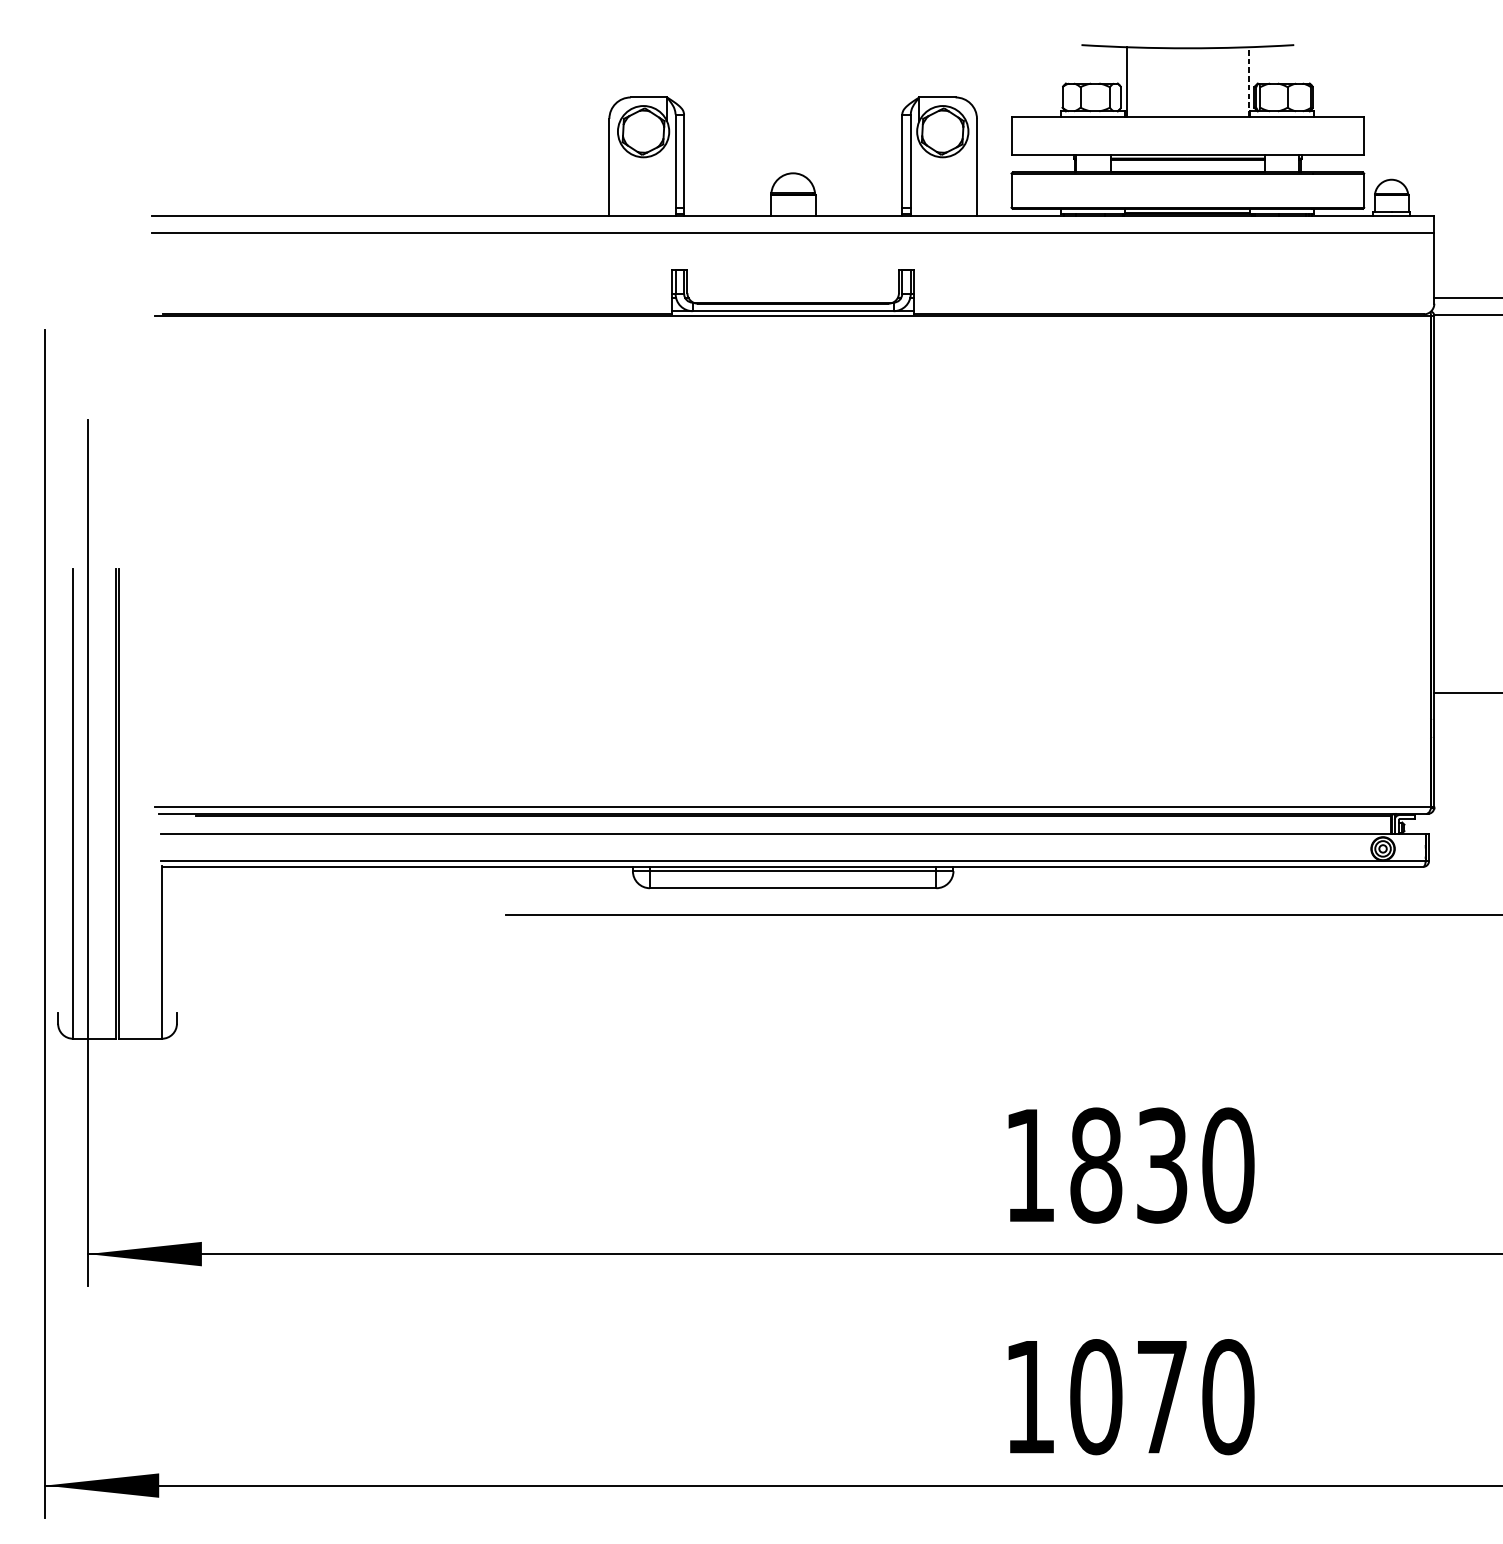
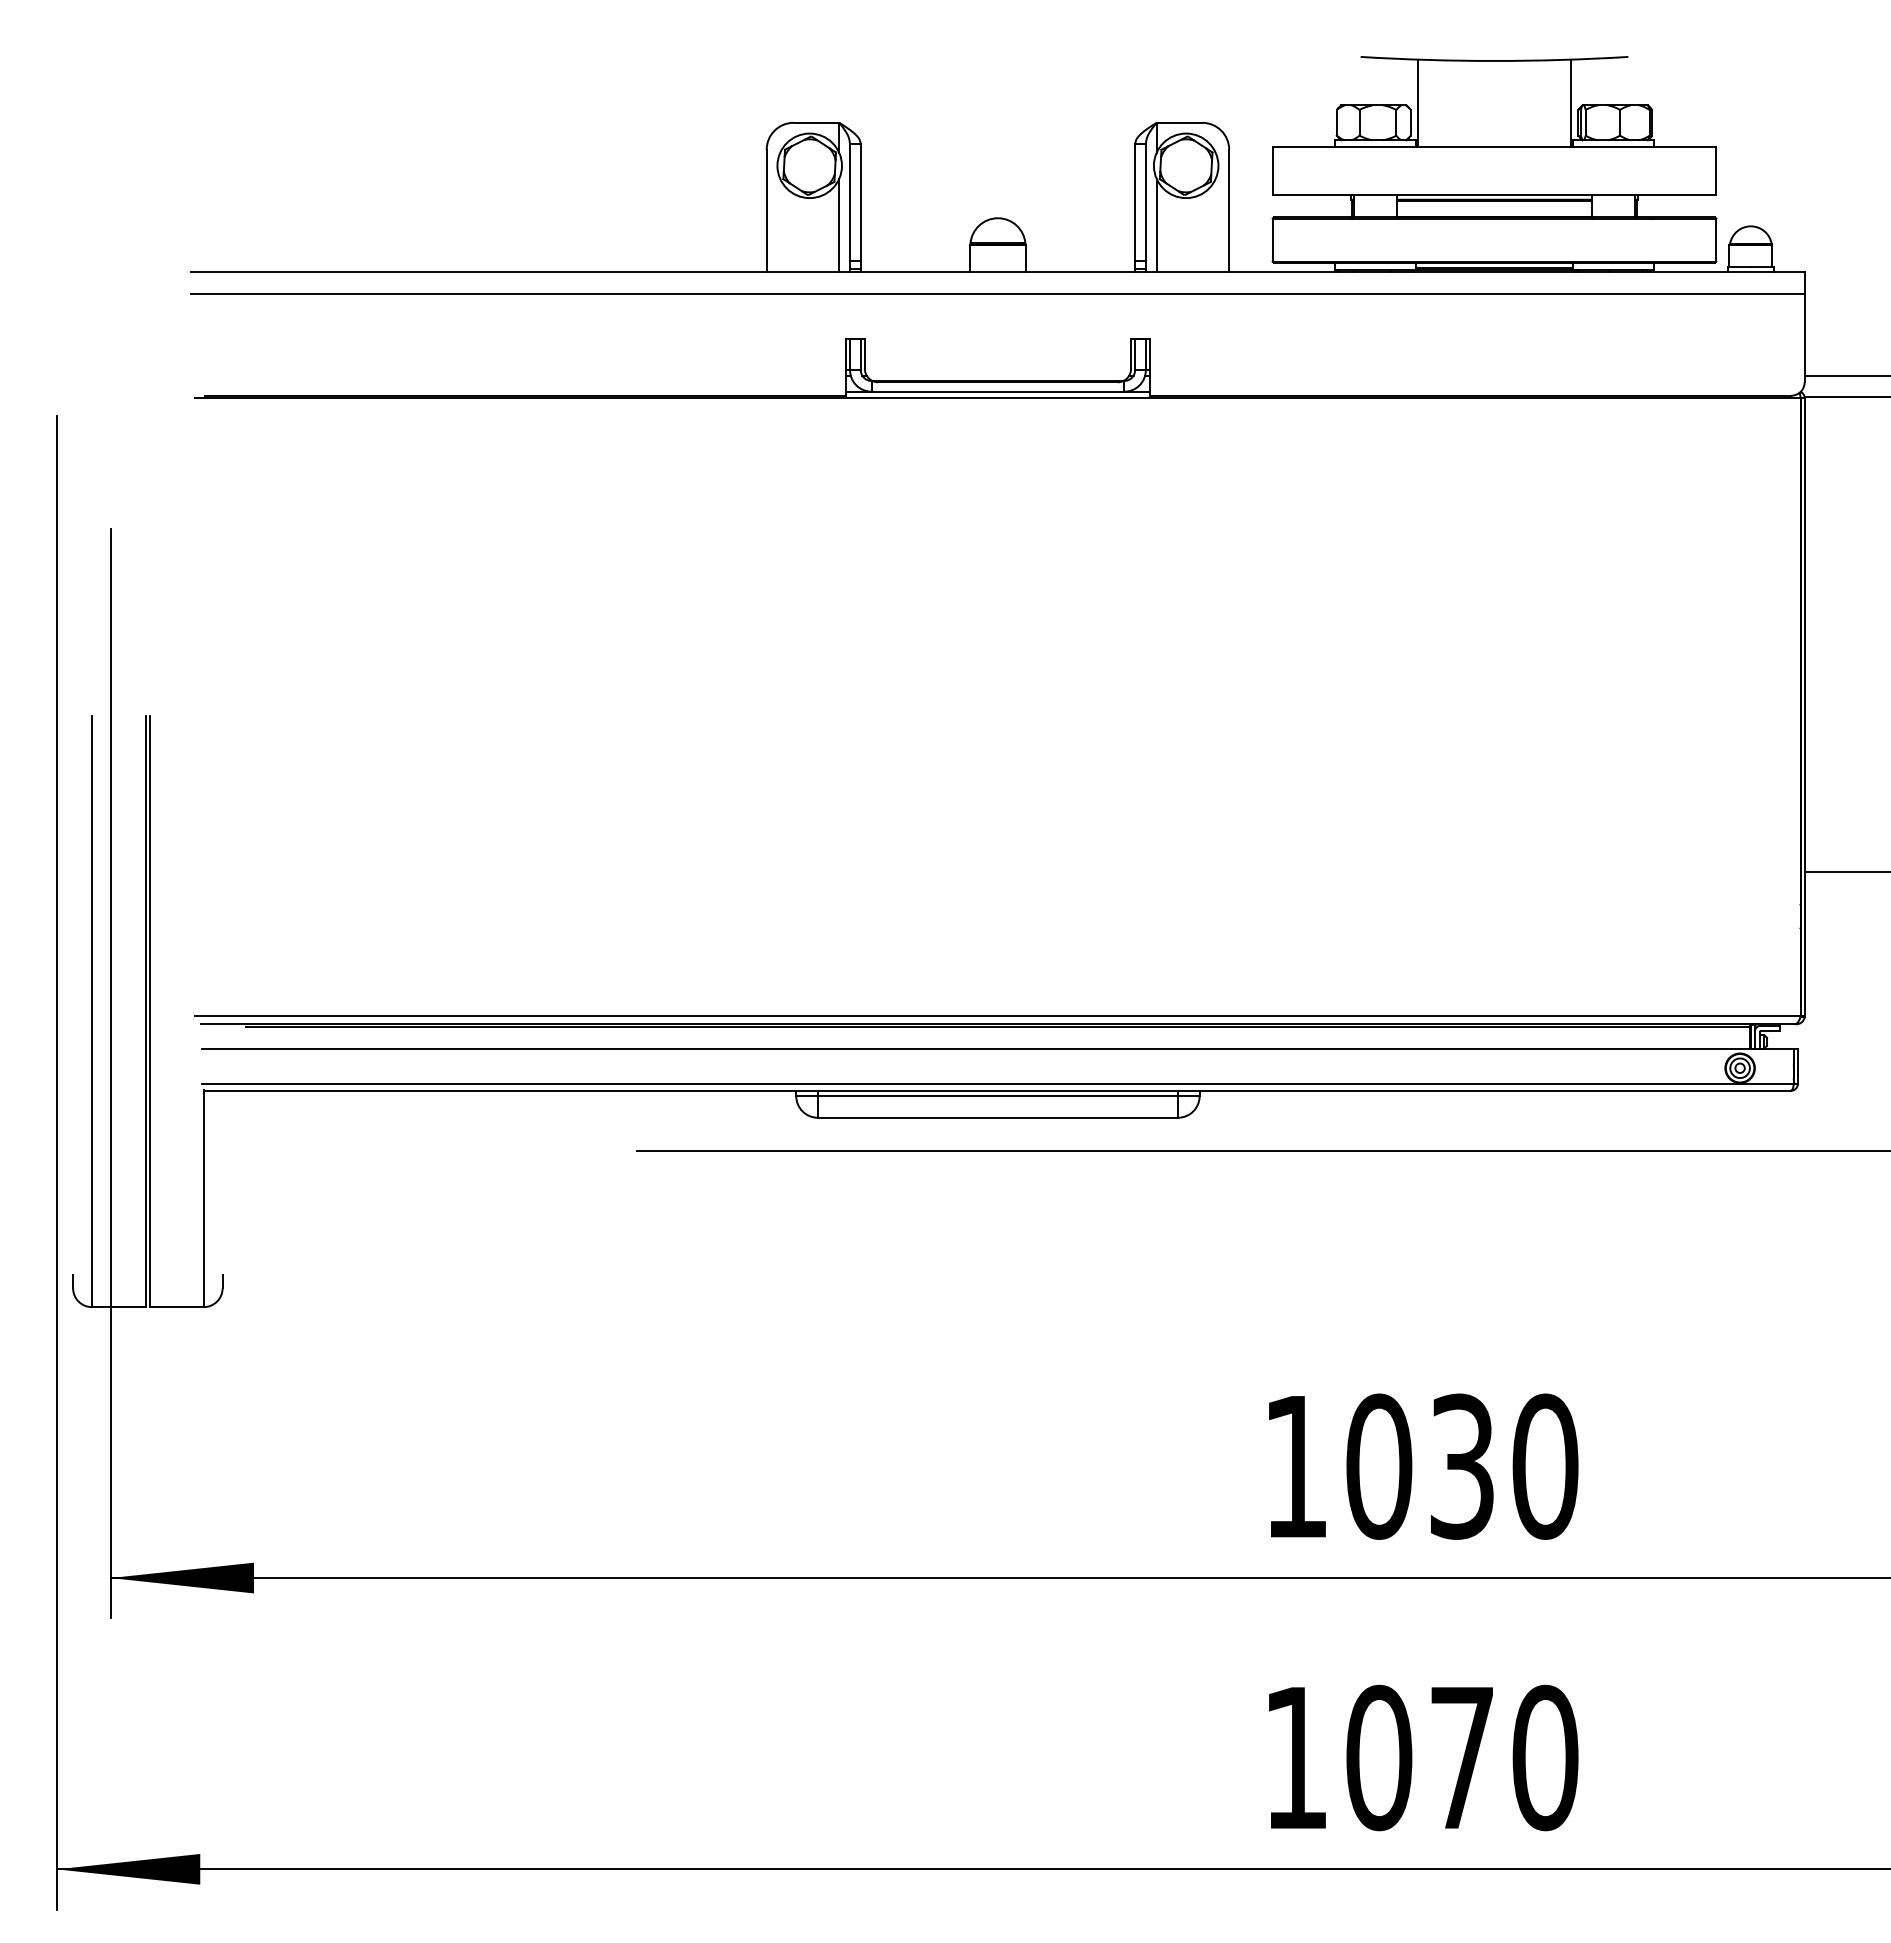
line: (1249, 82) -> (1571, 103), dashed -> solid
line: (667, 179) -> (839, 225), added
line: (919, 179) -> (1156, 225), added
text: (1096, 1165) -> (1379, 1466), 1830 -> 1030

